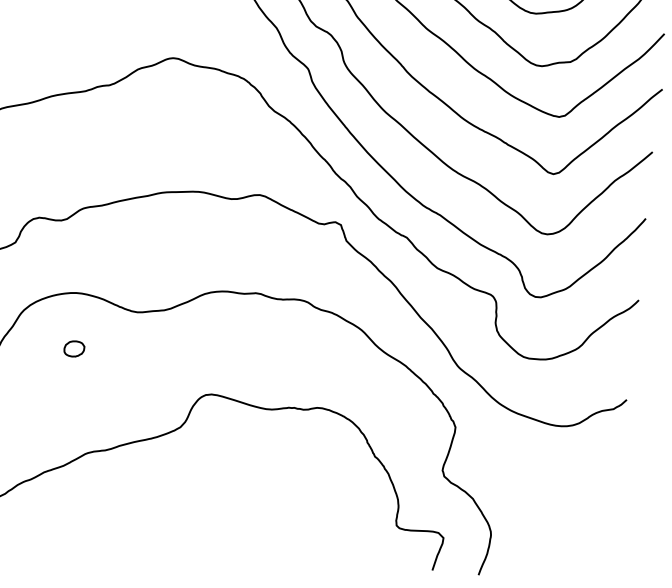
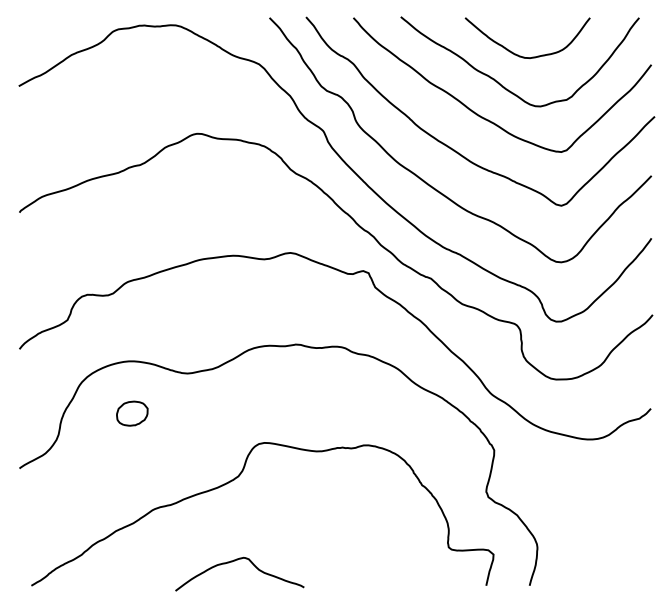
part: (74, 348) -> (132, 413), size x1.67
curve: (168, 517) -> (235, 561), added

